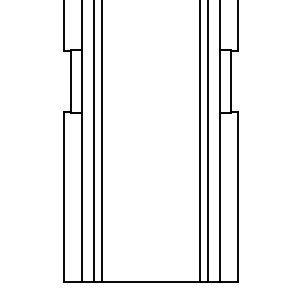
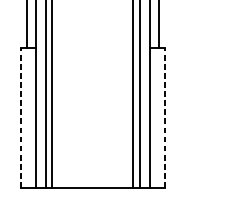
line: (64, 197) -> (21, 118), solid -> dashed
line: (237, 197) -> (164, 118), solid -> dashed

